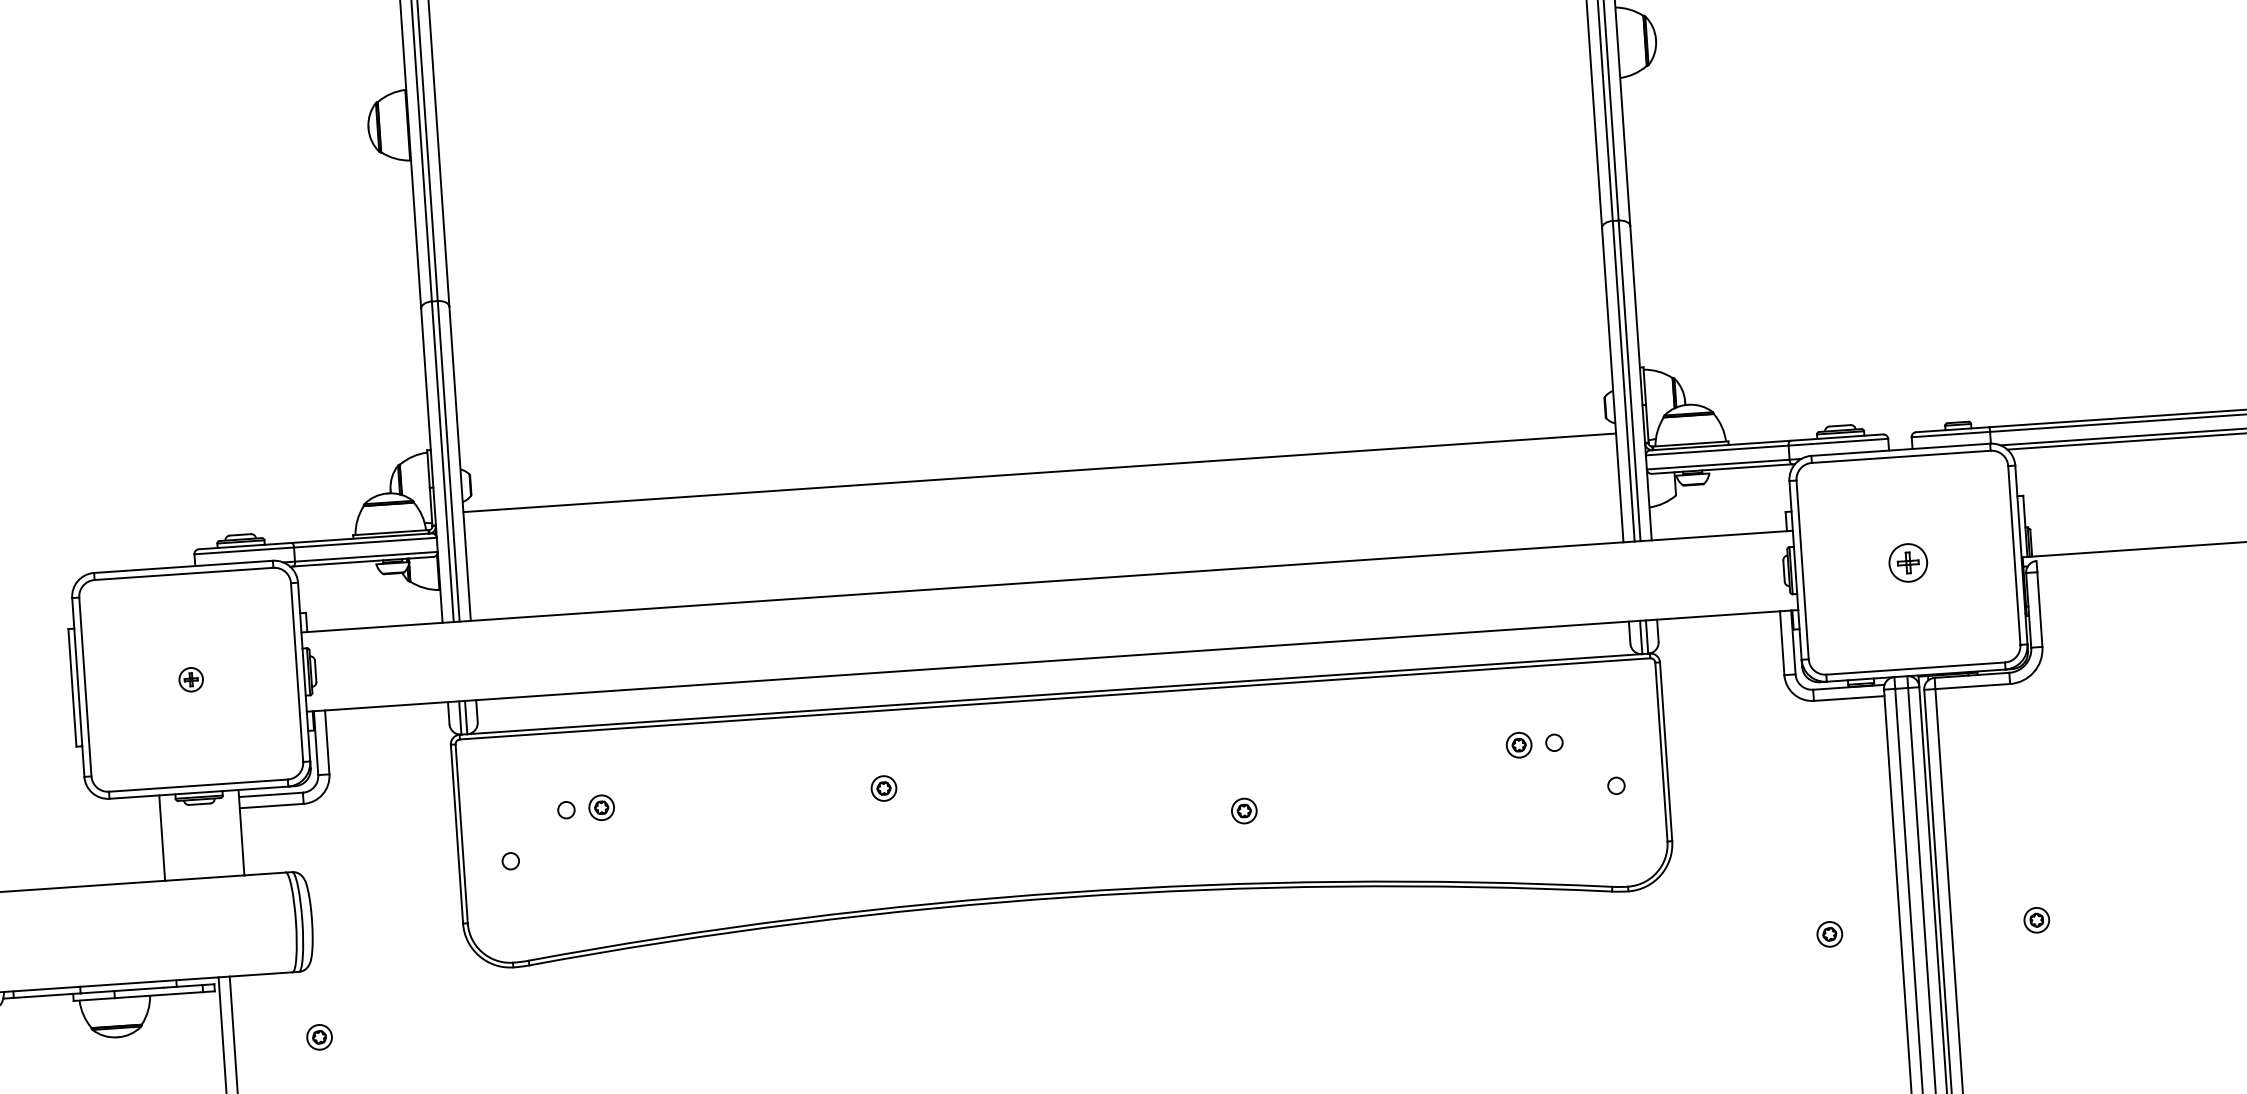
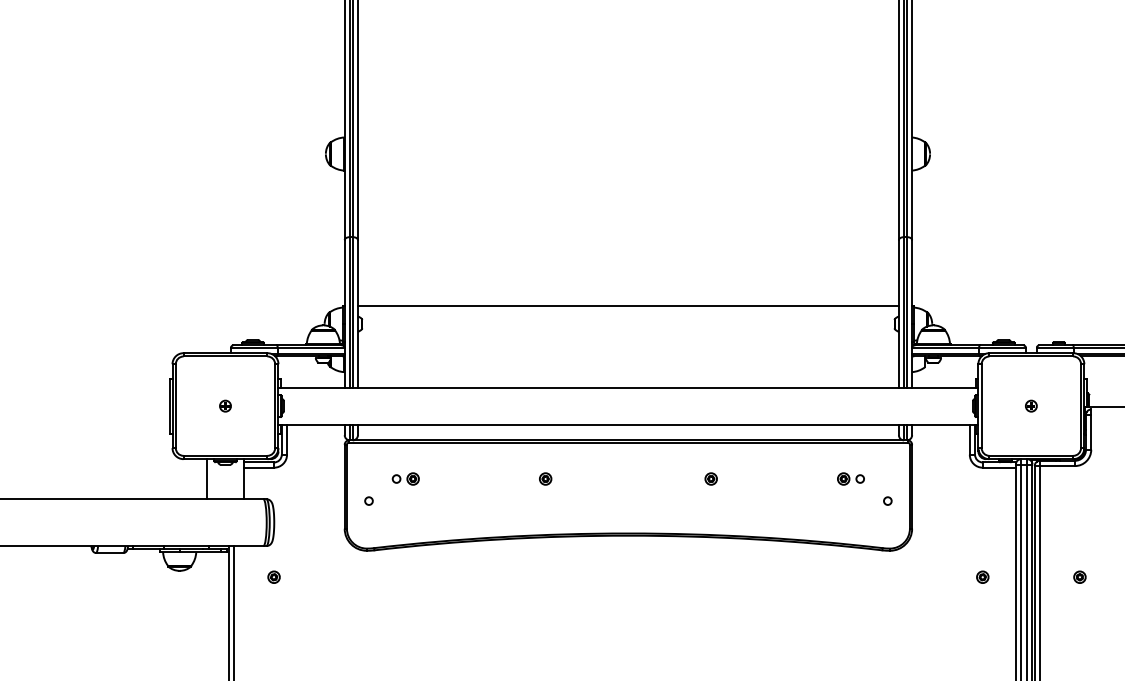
line: (1037, 472) -> (627, 305), moved
part: (1908, 561) -> (1031, 405), size x0.62
part: (1242, 810) -> (710, 478), moved

